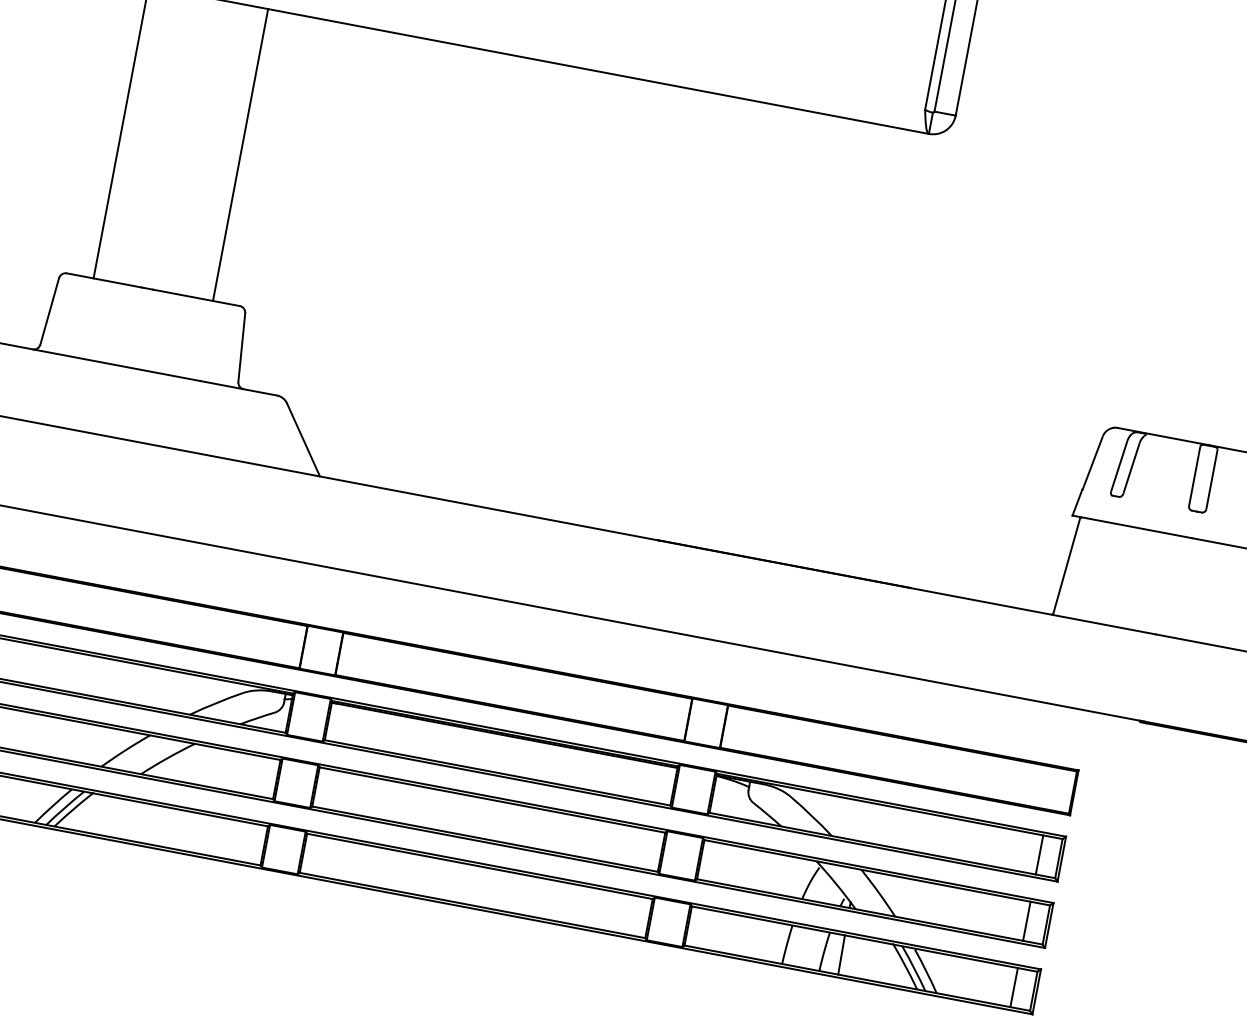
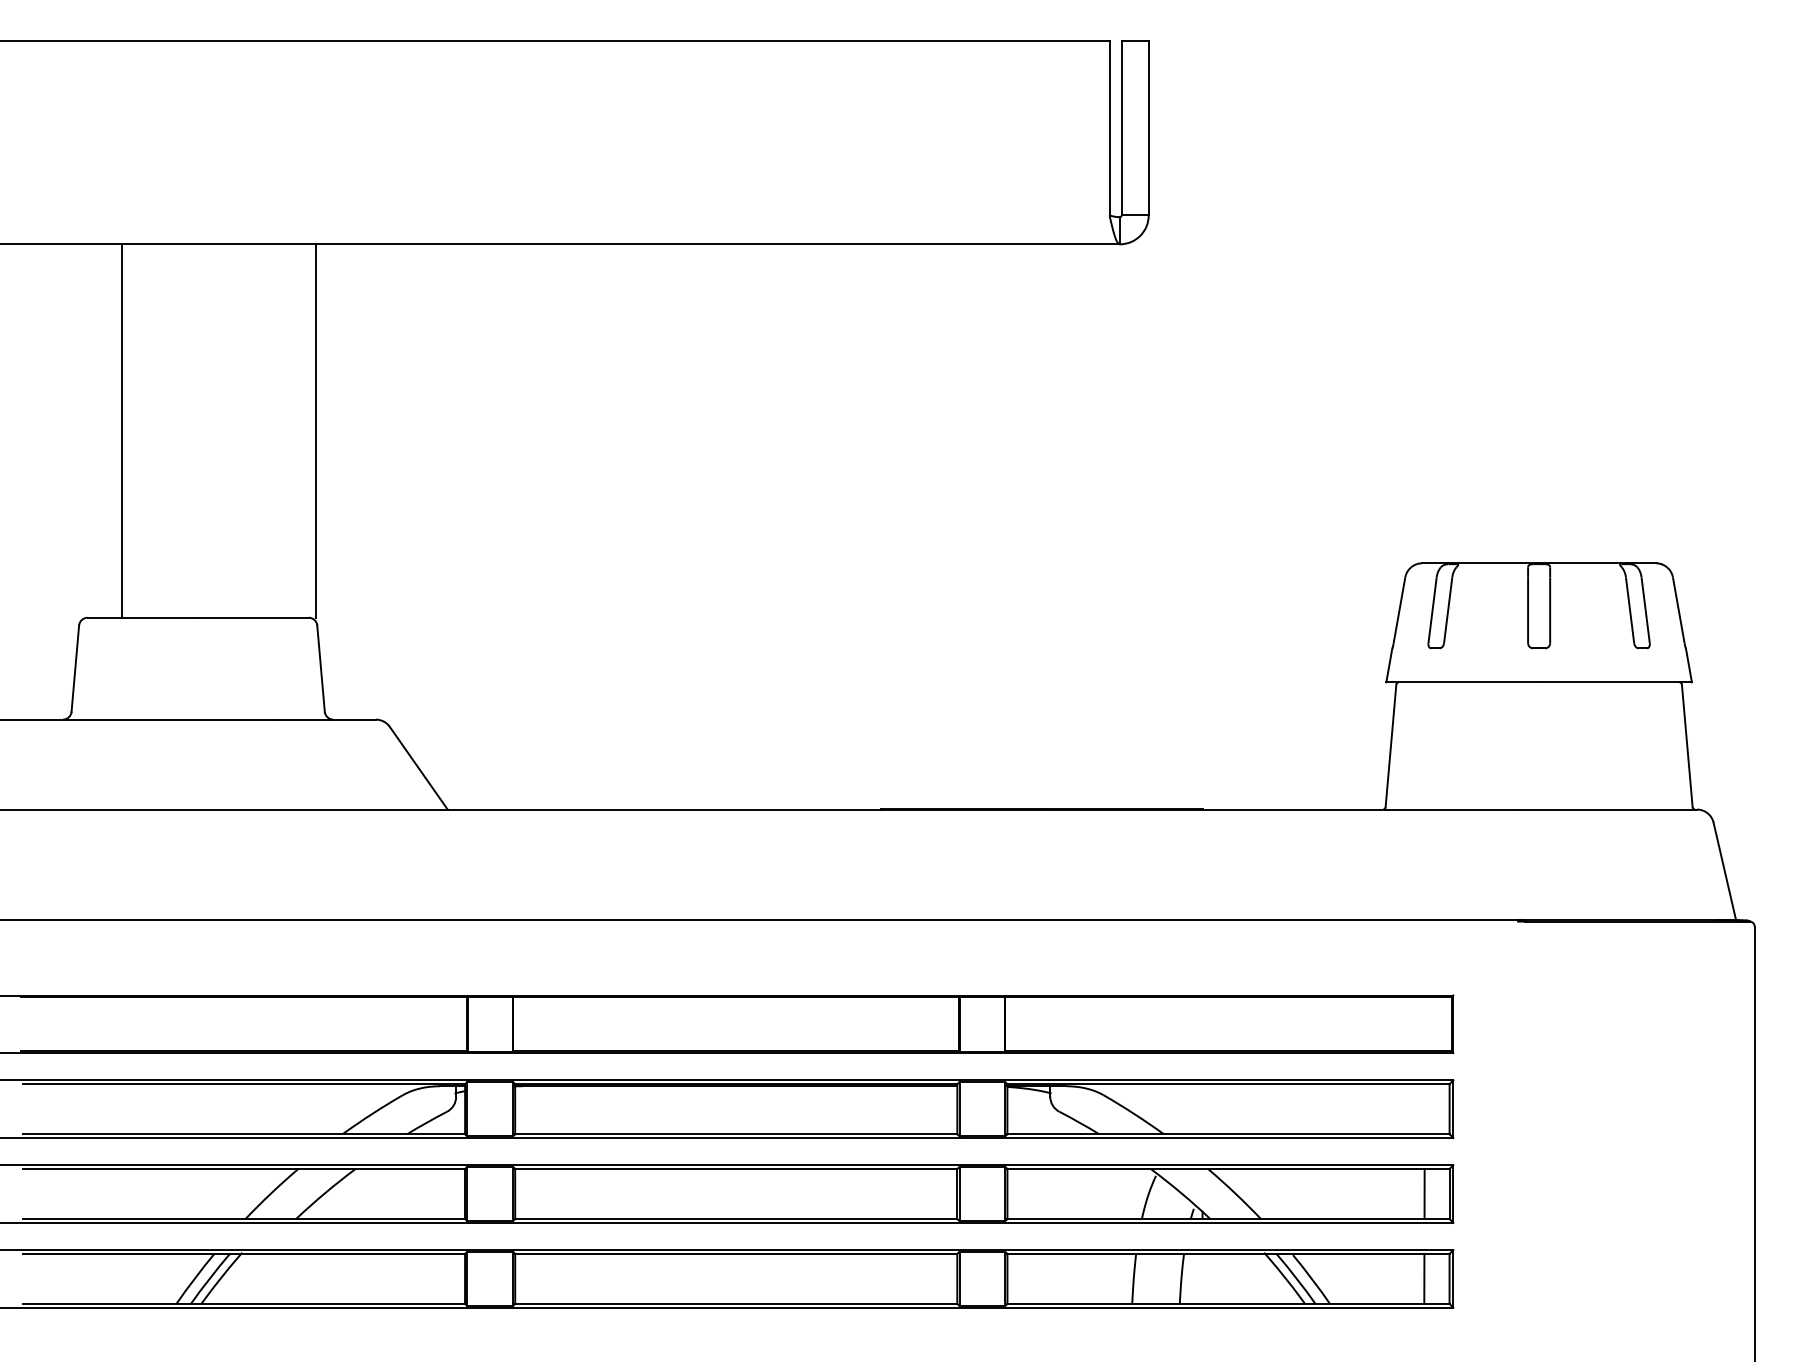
line: (240, 154) -> (315, 430), moved
line: (1039, 855) -> (1424, 1109), removed
line: (841, 954) -> (1203, 1278), removed

